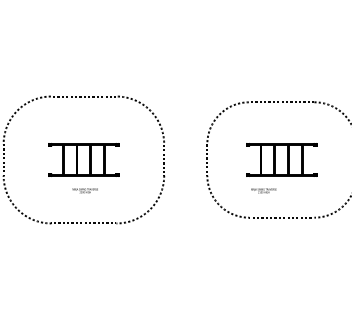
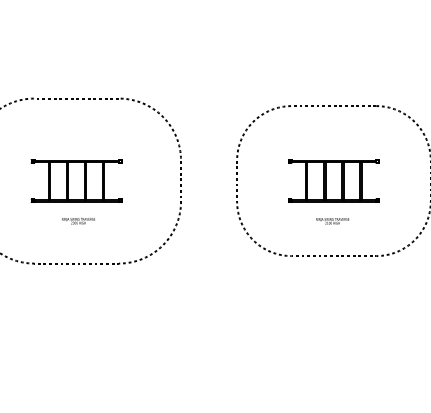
text: (263, 190) -> (332, 220), moved

